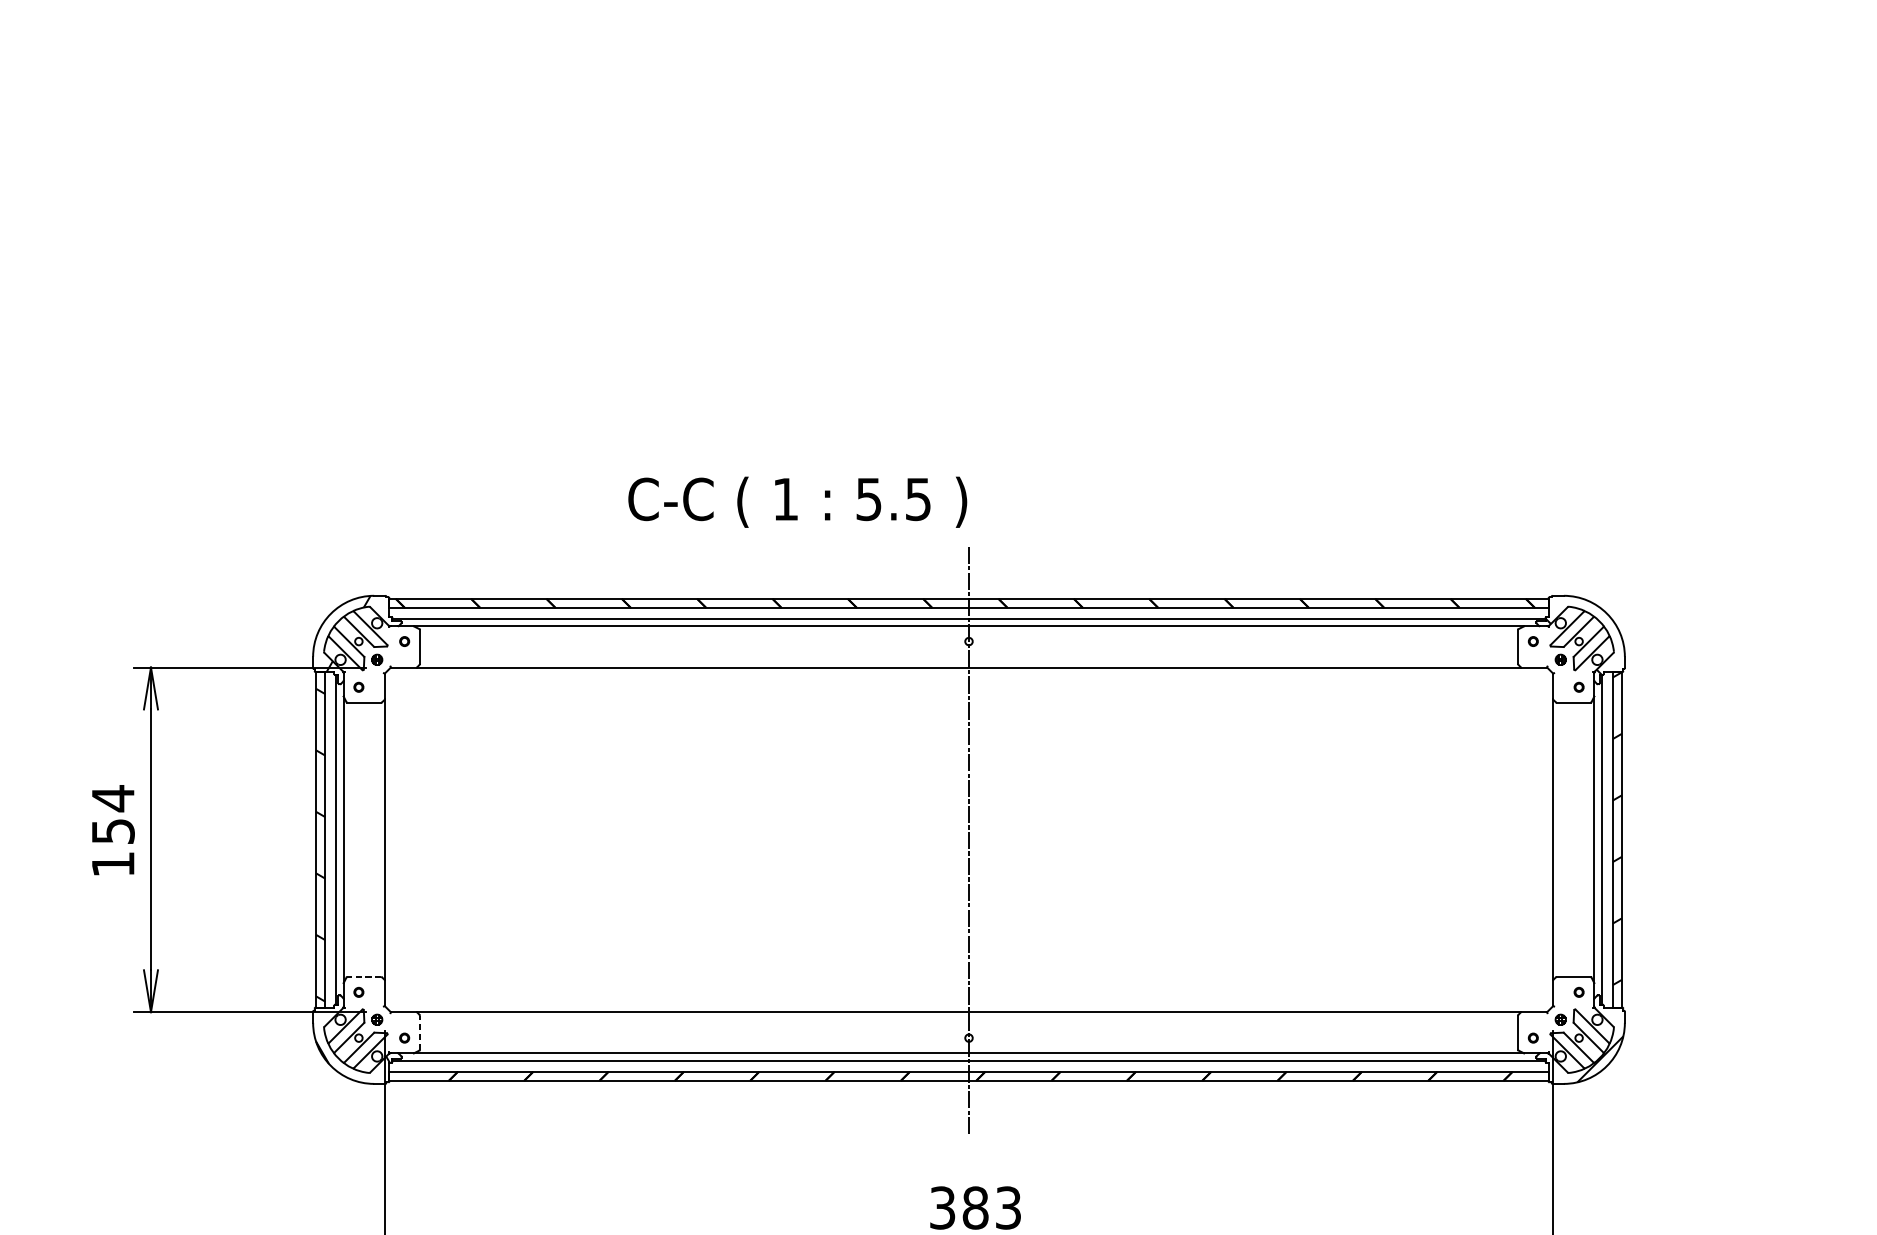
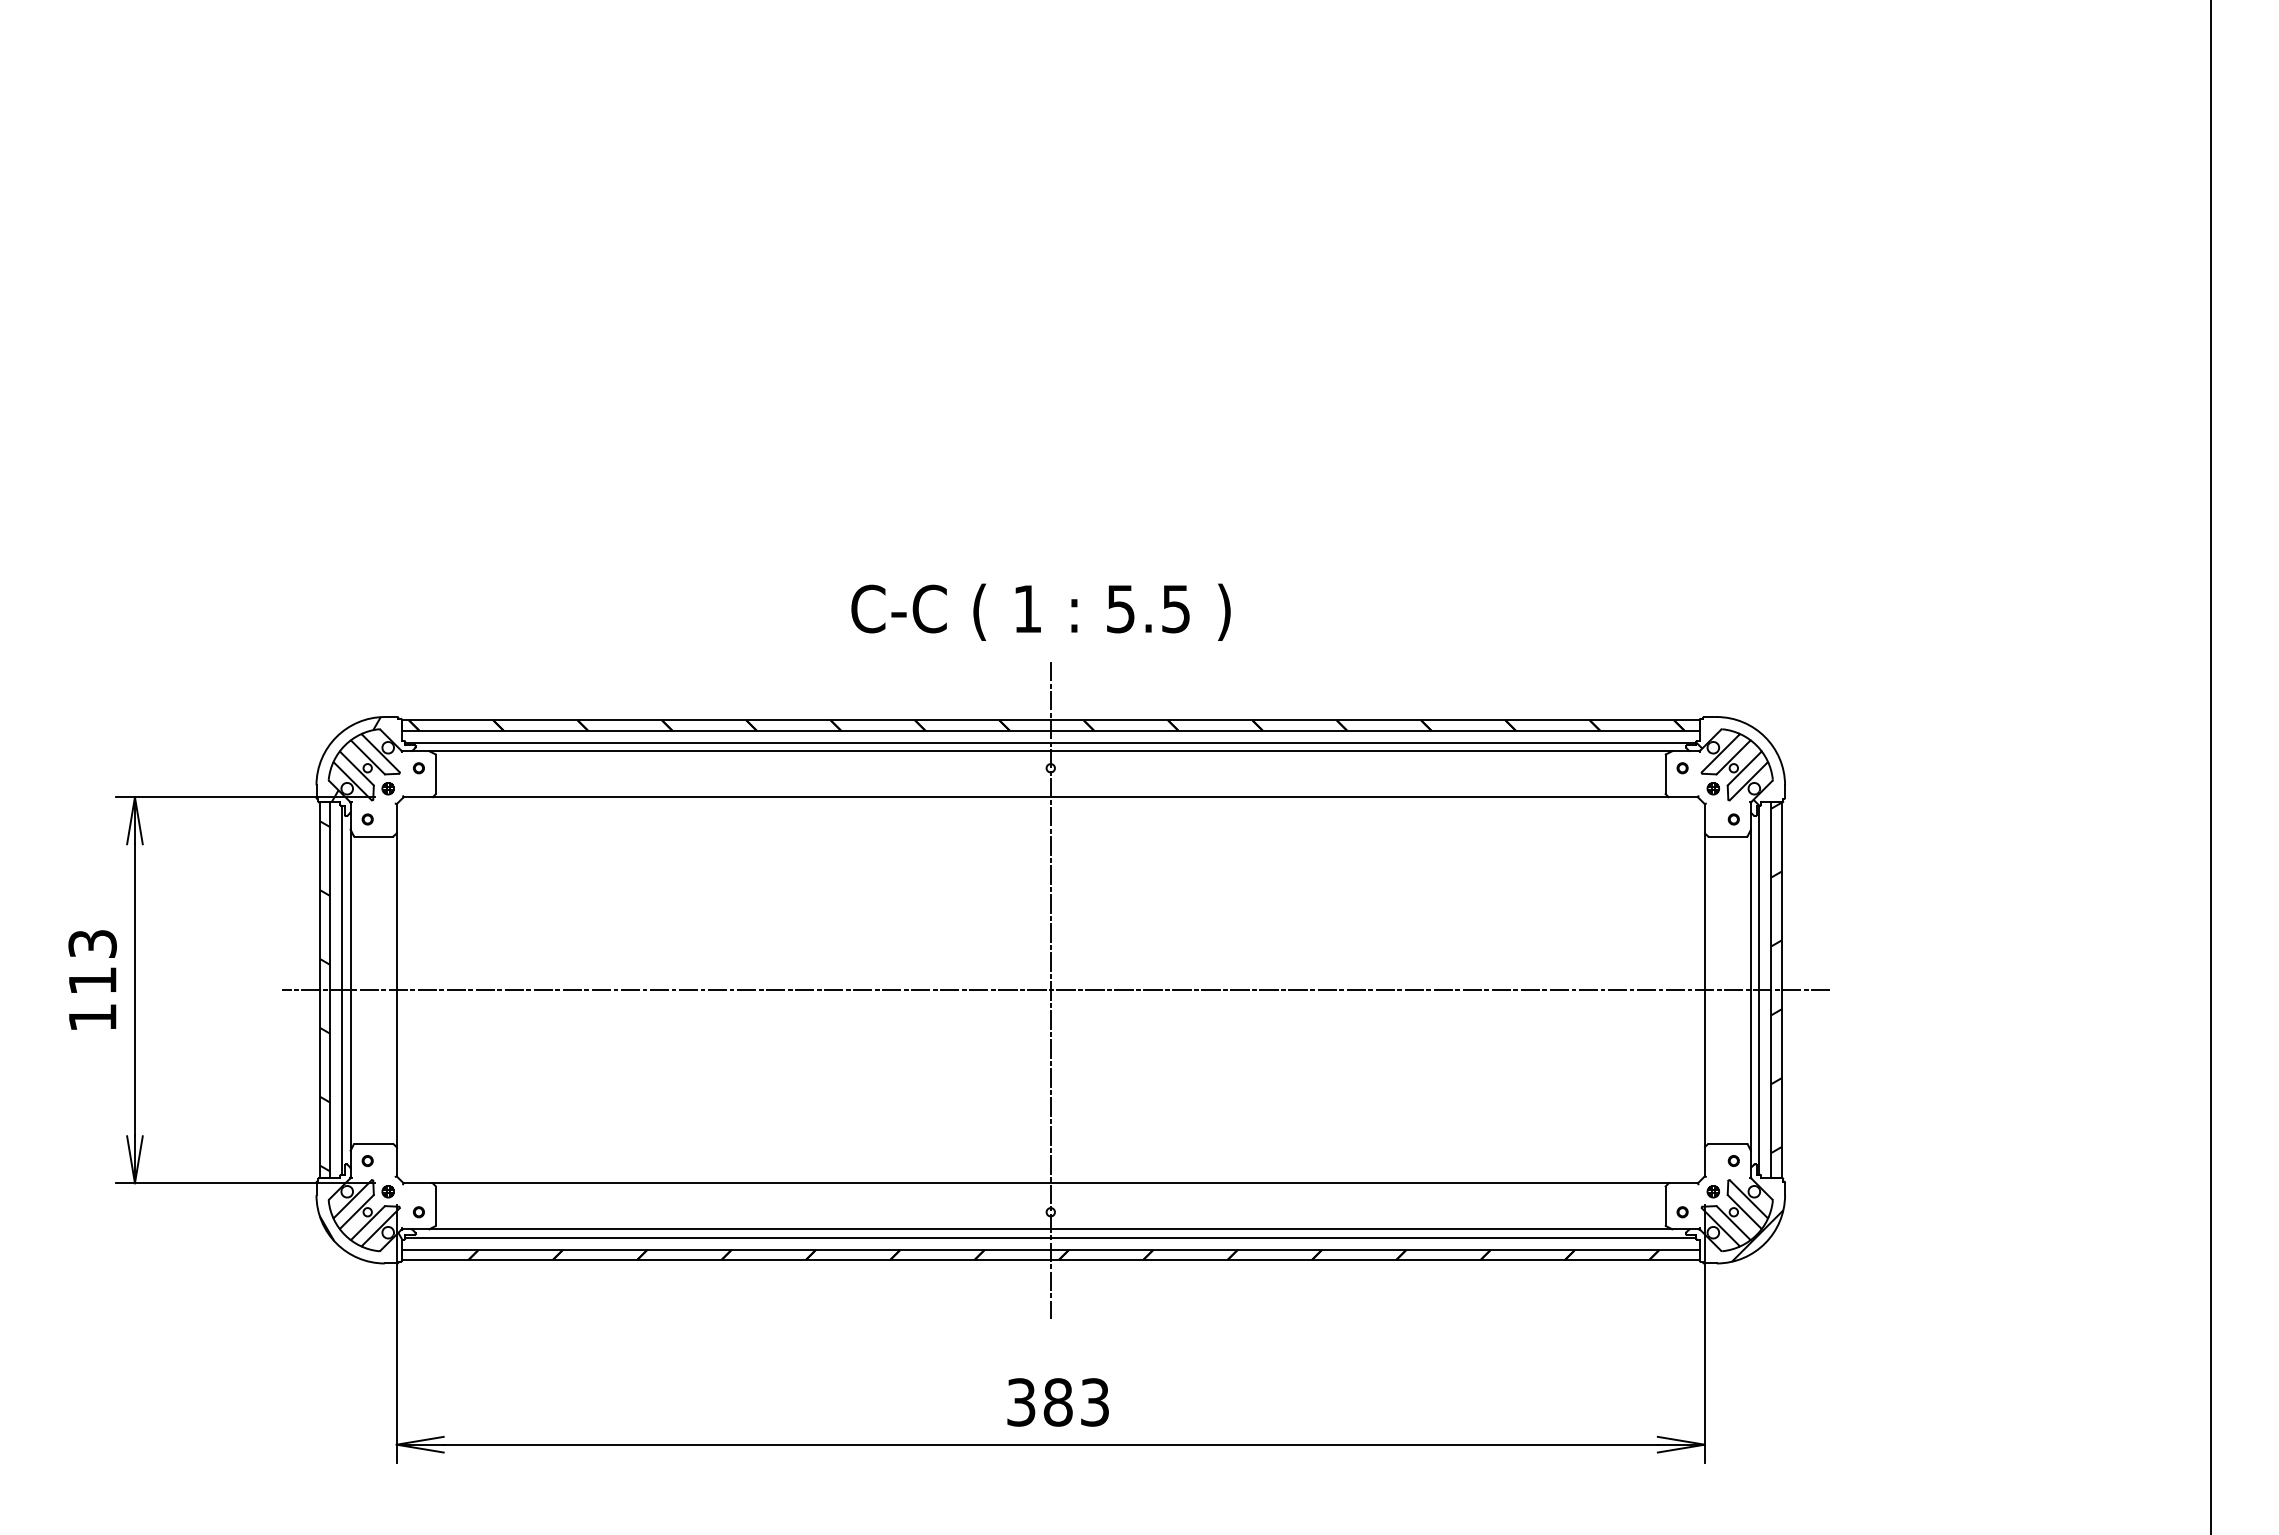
text: (797, 501) -> (1040, 611), moved
text: (113, 814) -> (92, 961), 154 -> 113
line: (974, 840) -> (1056, 990), added
line: (364, 976) -> (373, 1143), dashed -> solid
line: (420, 1032) -> (436, 1205), dashed -> solid

